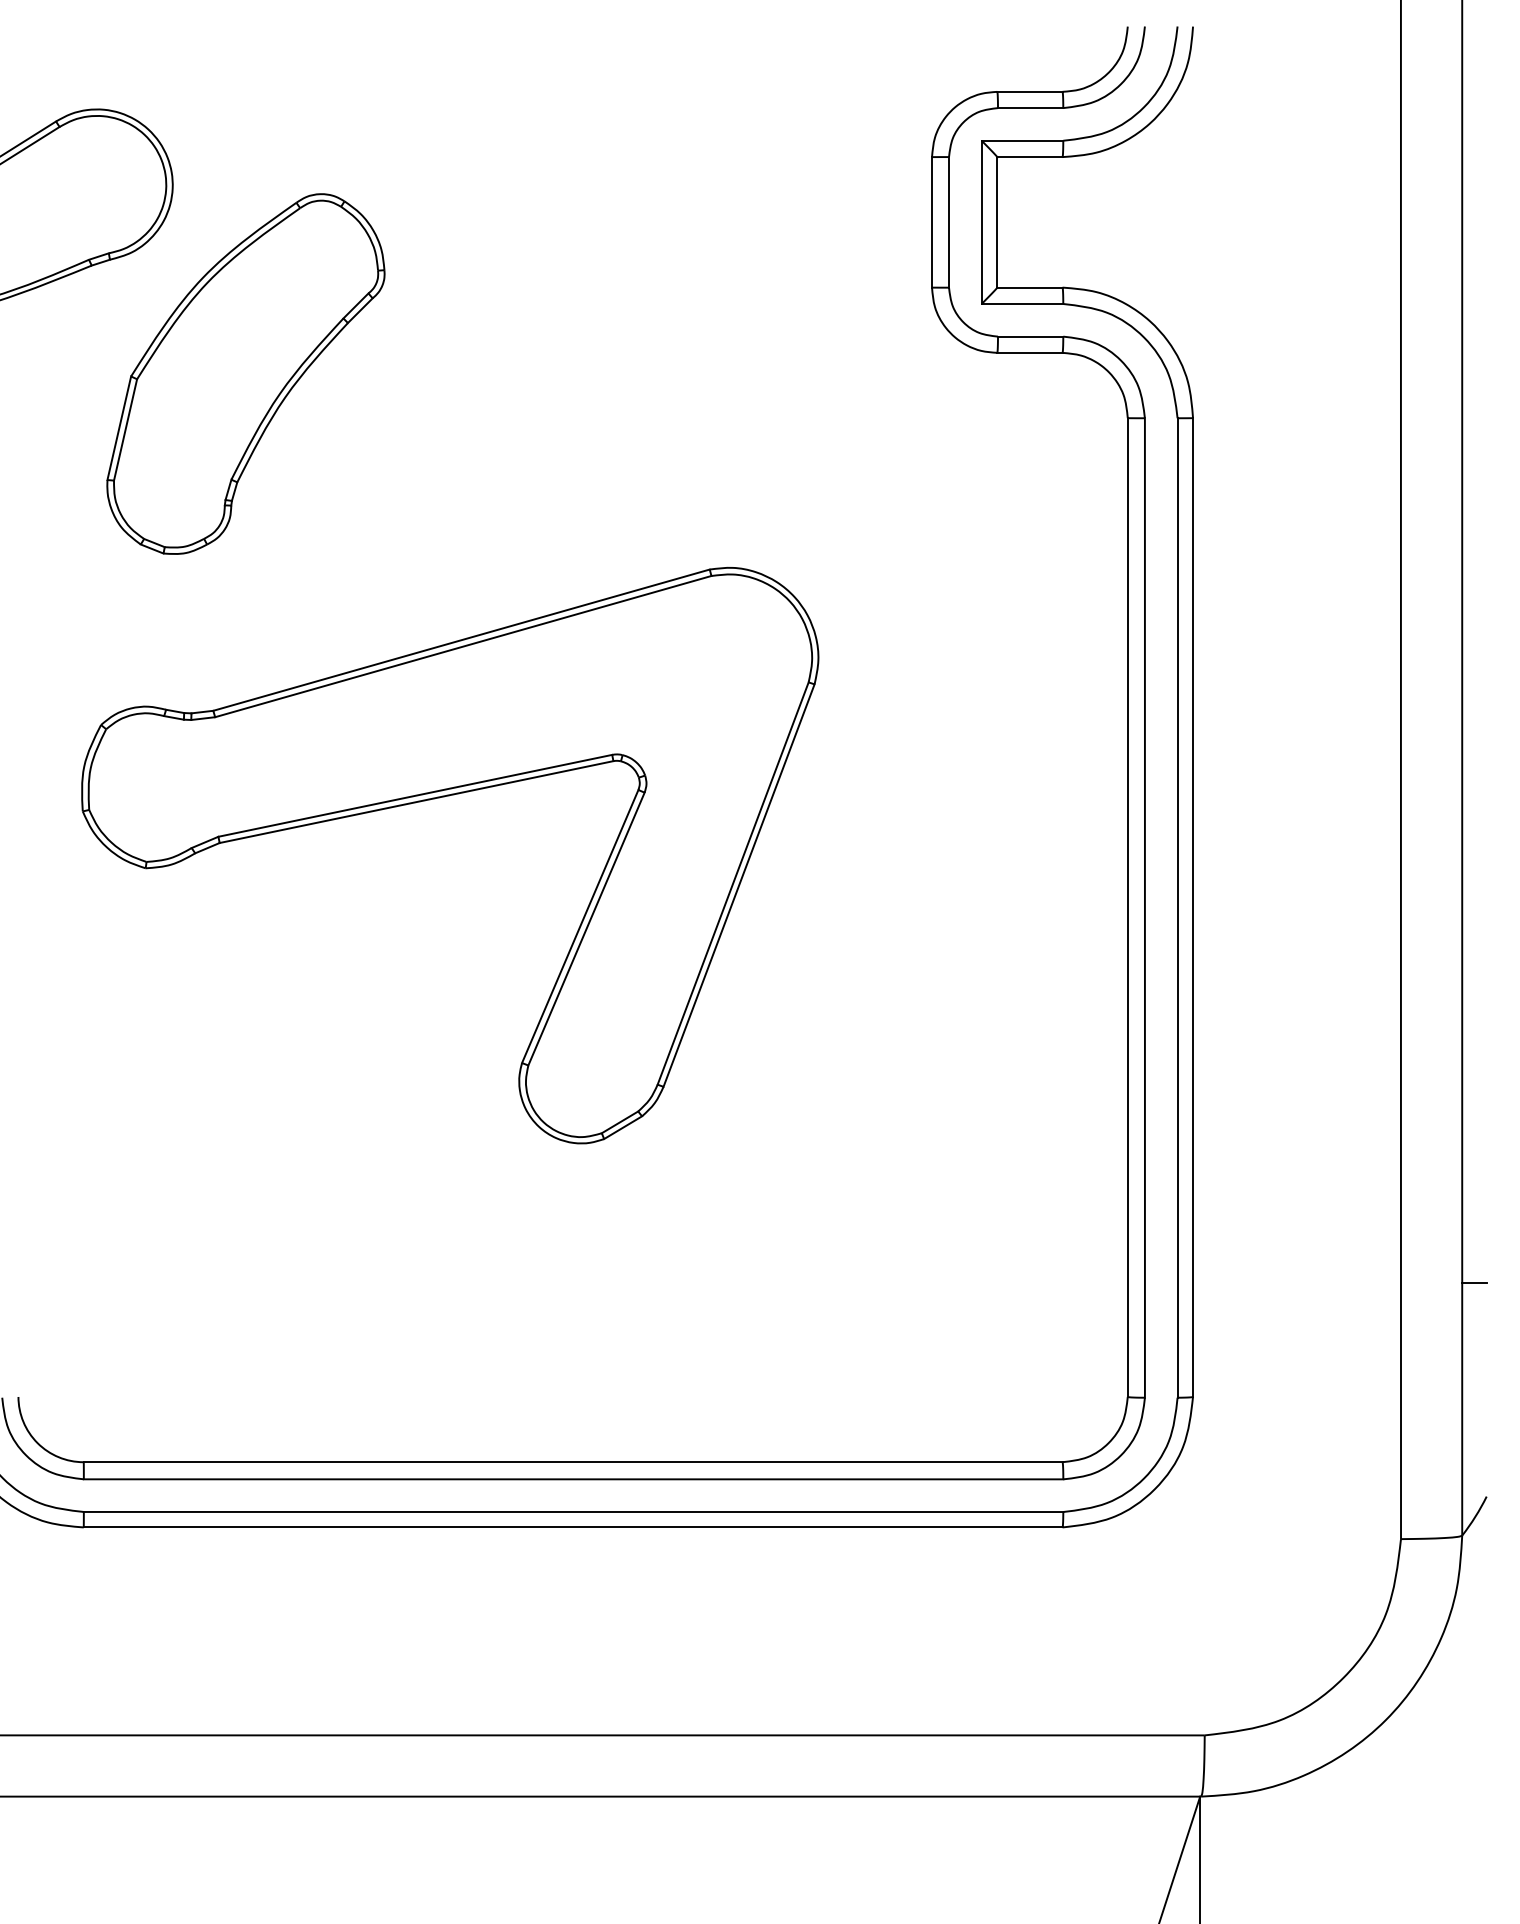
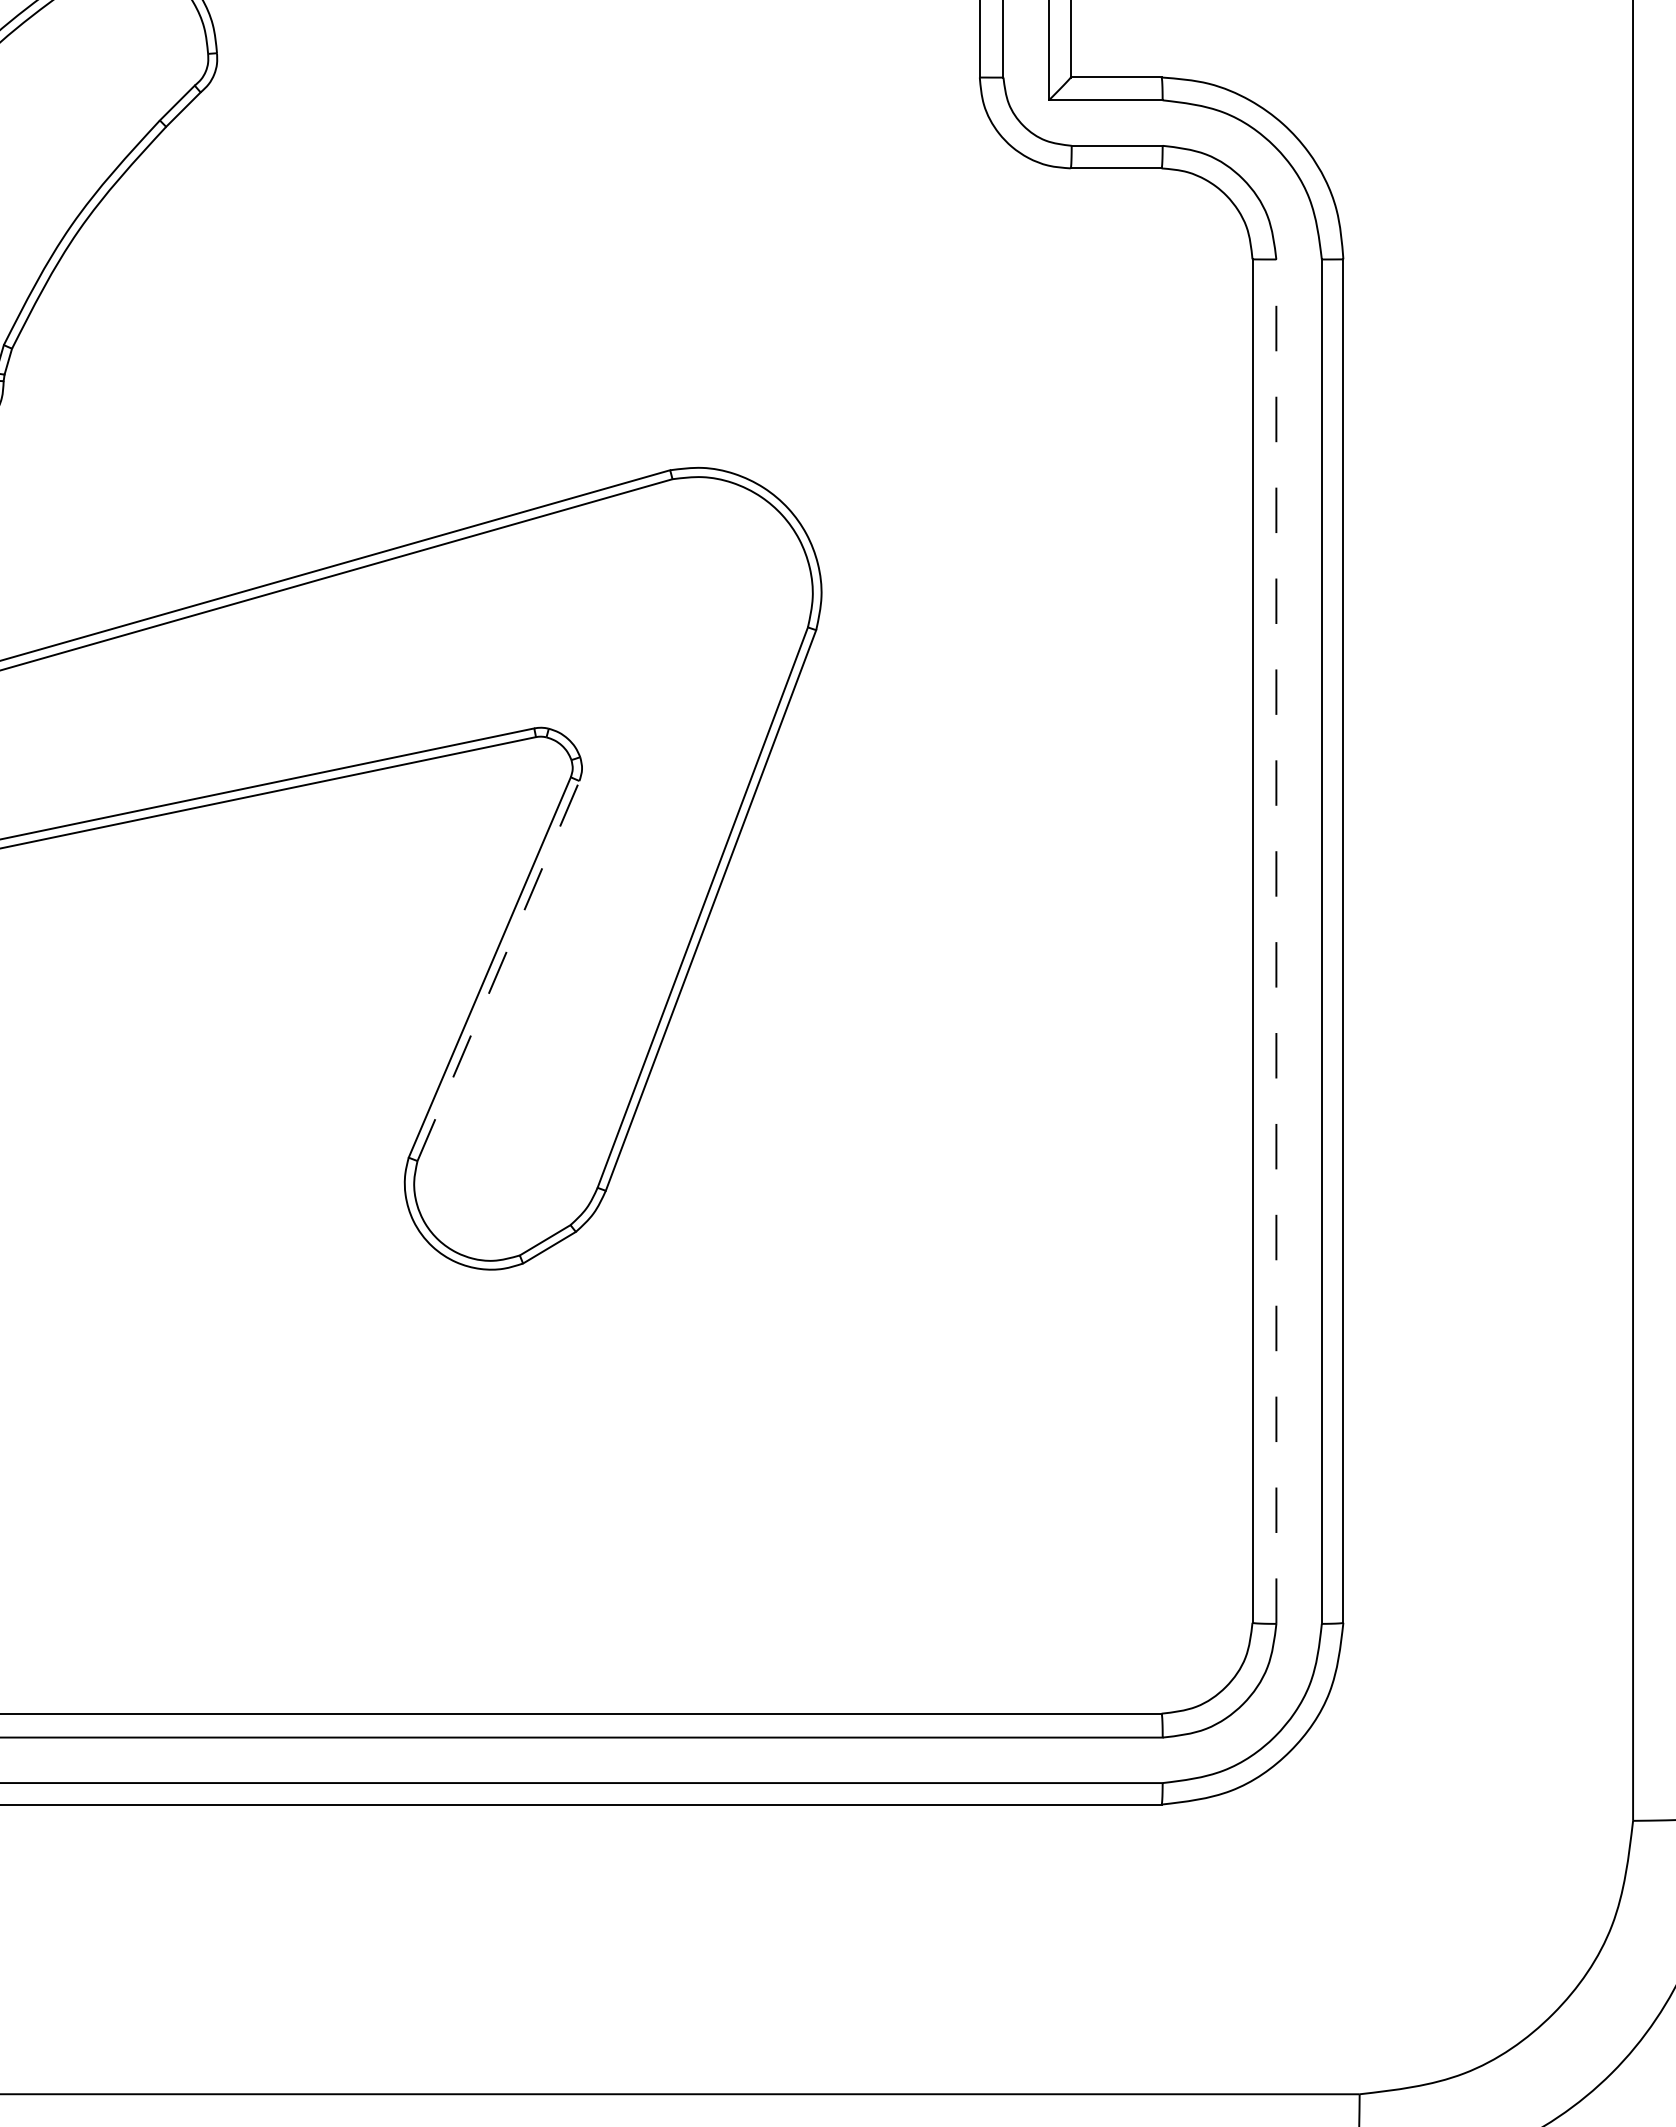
line: (1144, 907) -> (1275, 940), solid -> dashed
line: (586, 928) -> (498, 970), solid -> dashed

